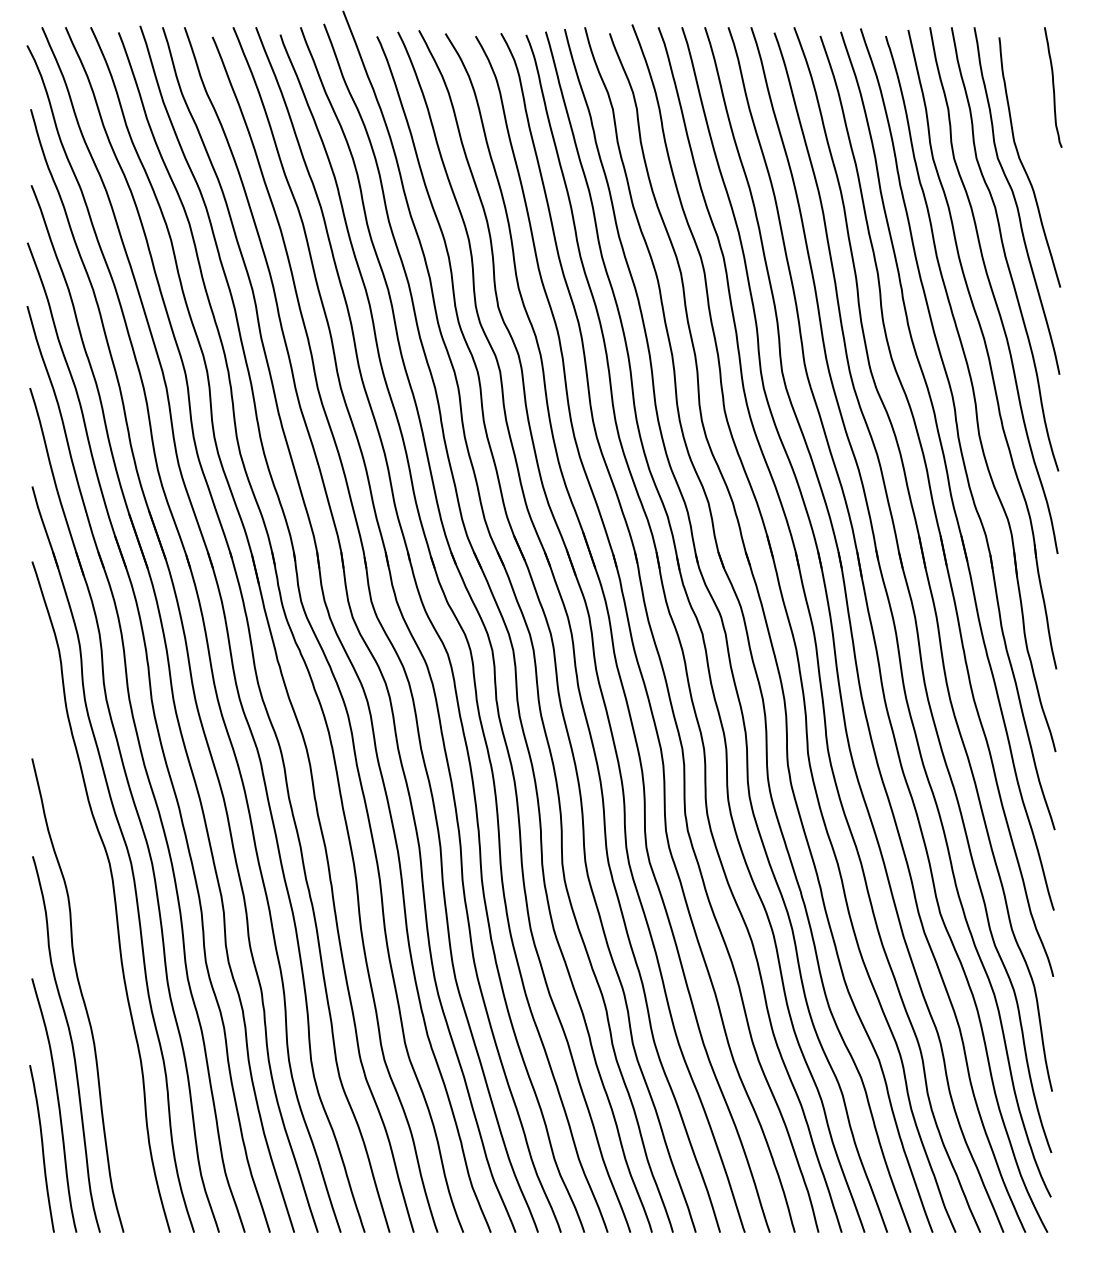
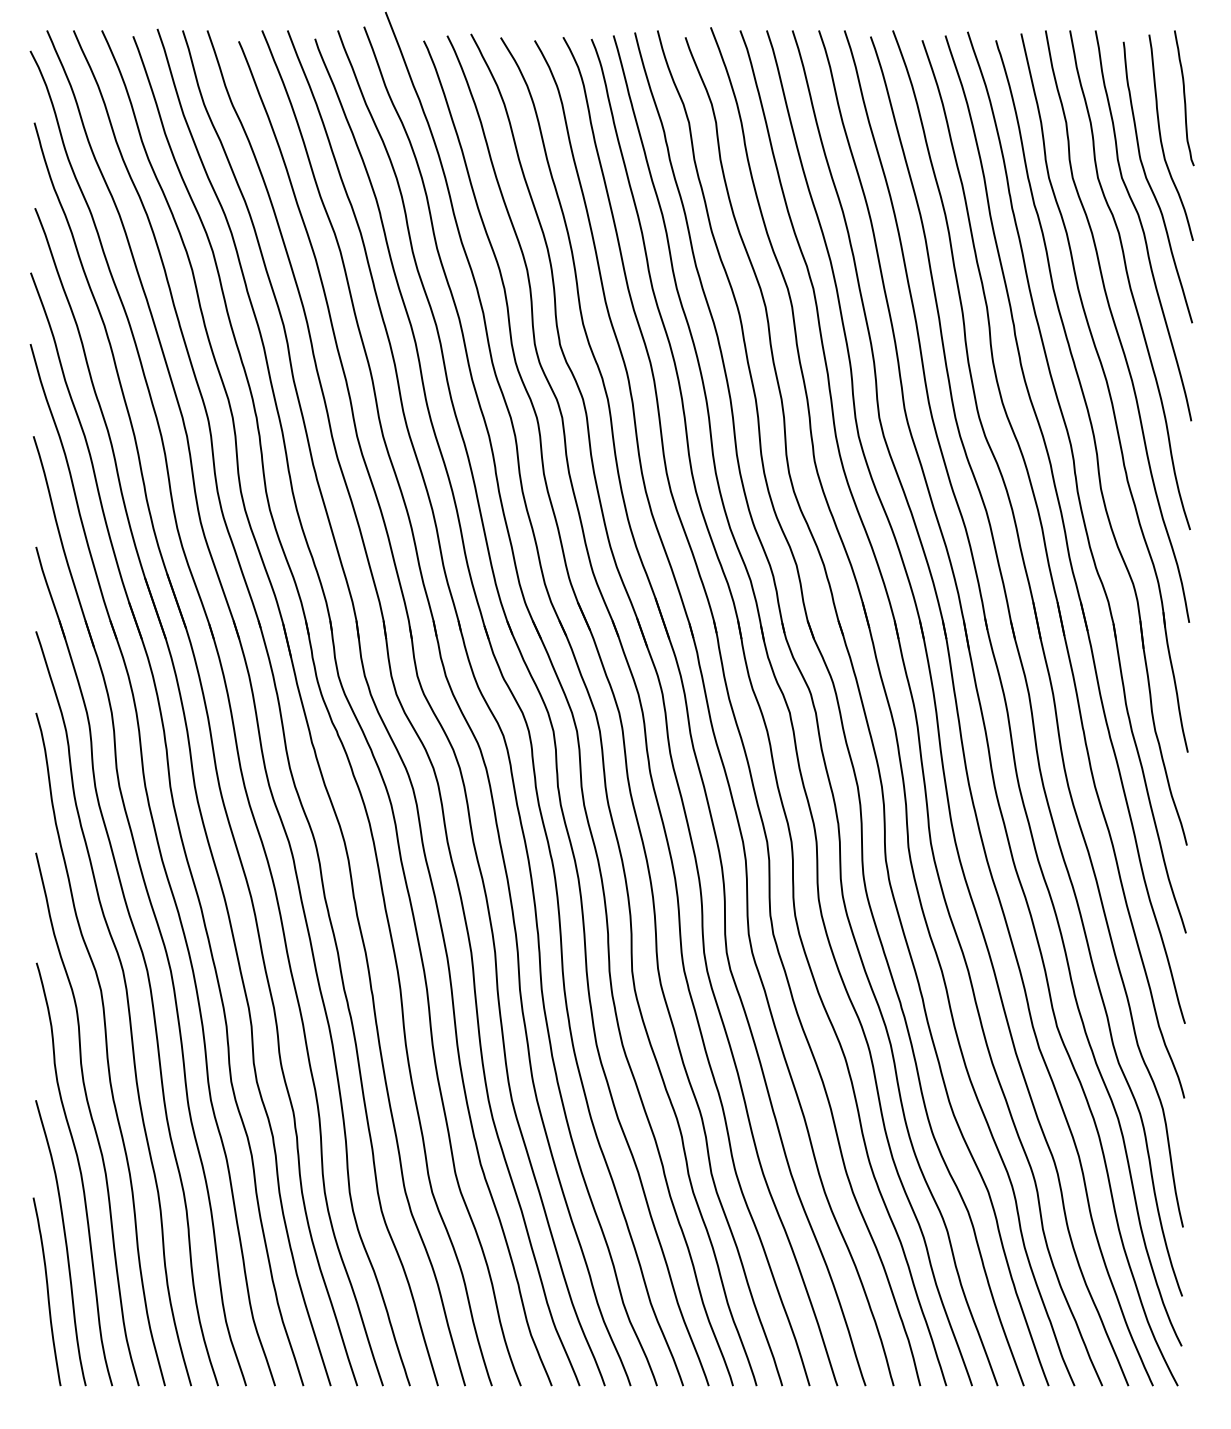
curve: (1033, 122) -> (1161, 137), added
curve: (94, 931) -> (105, 1047), added

